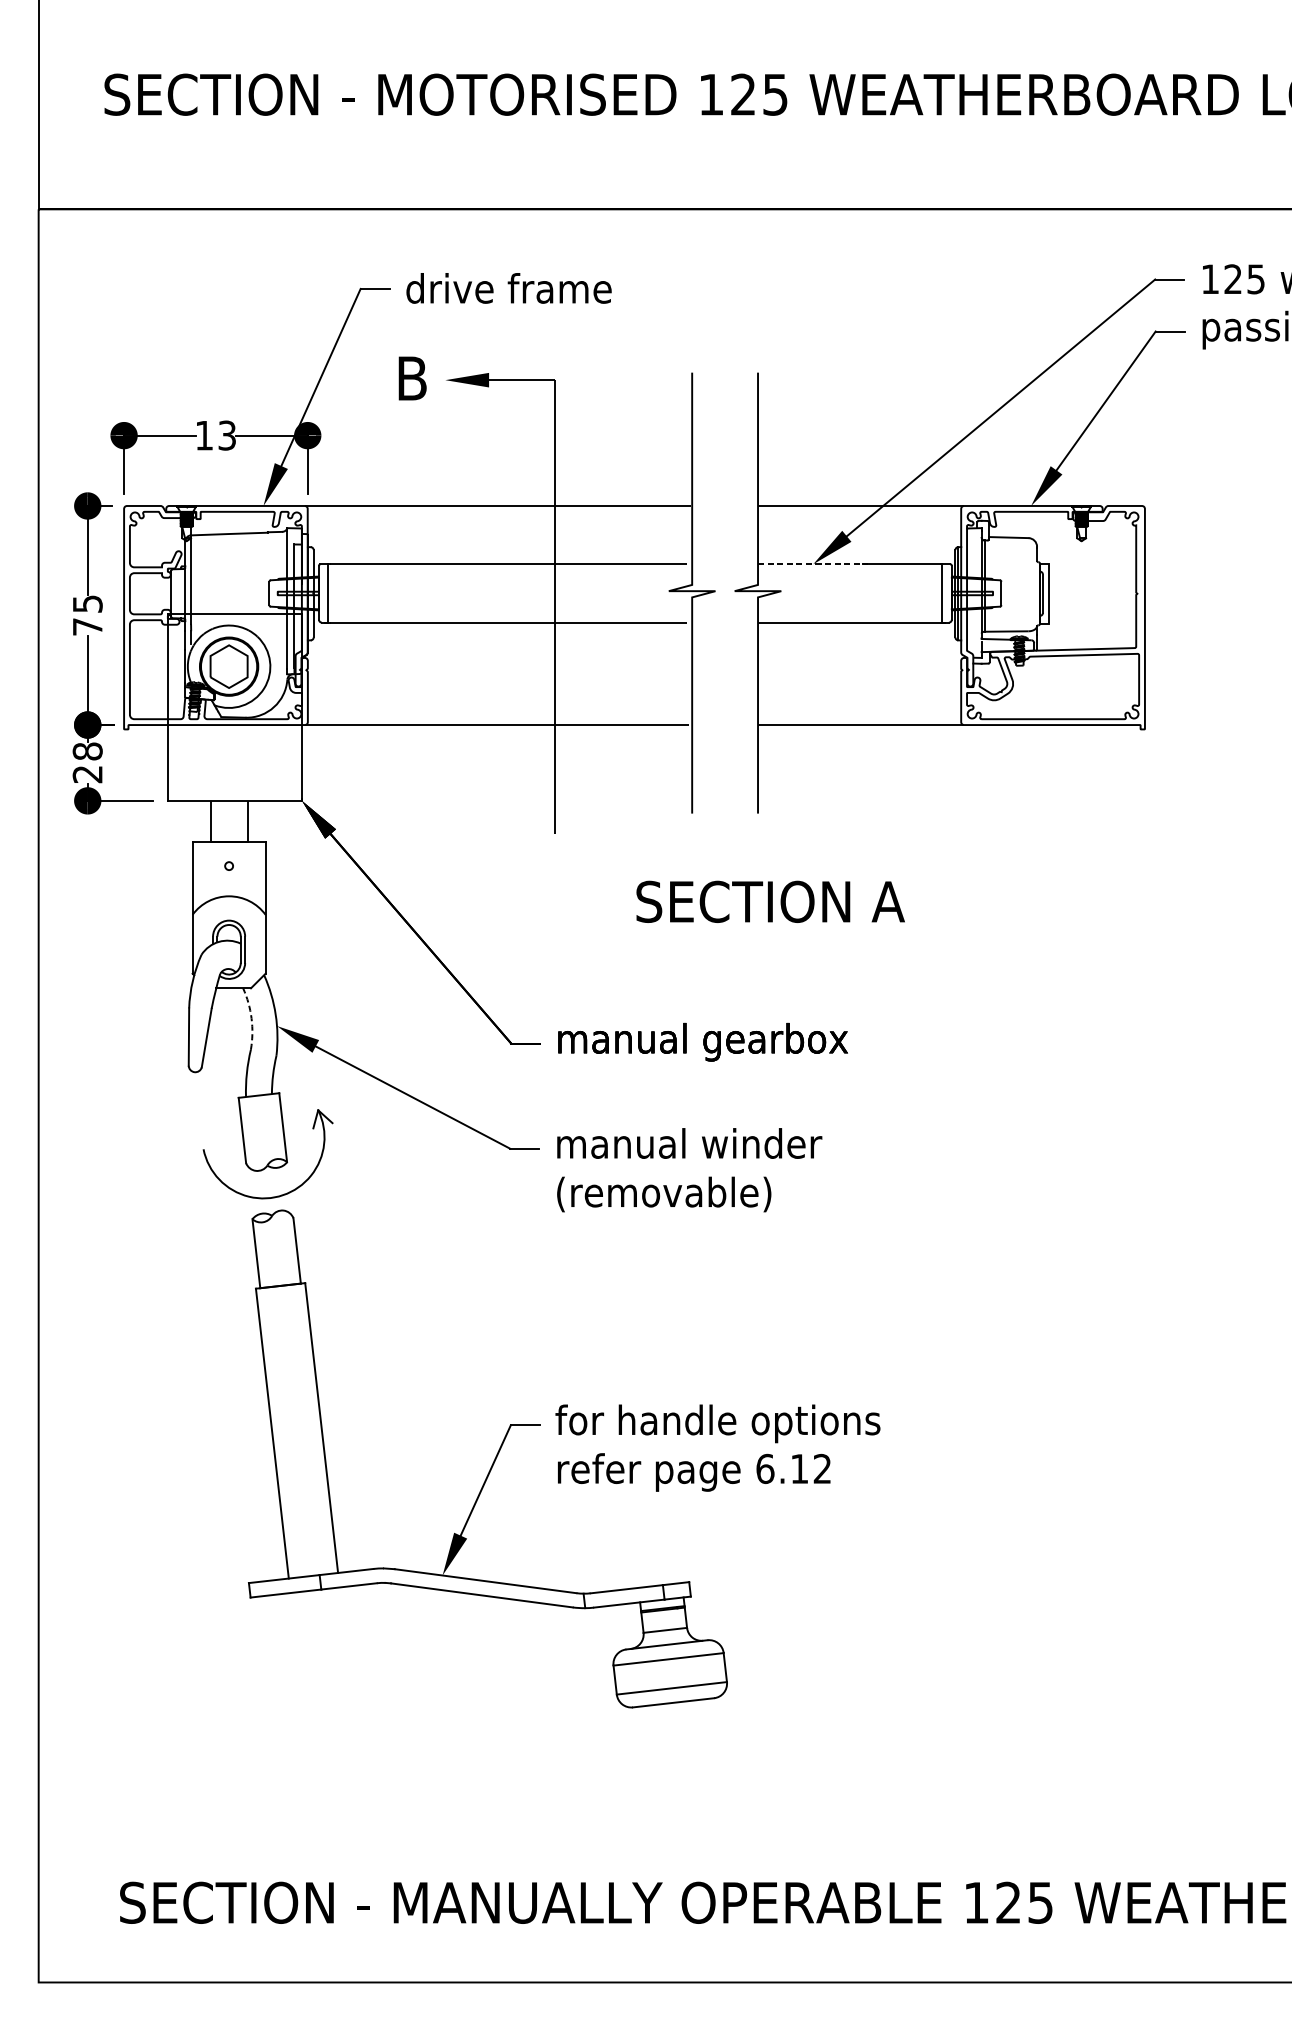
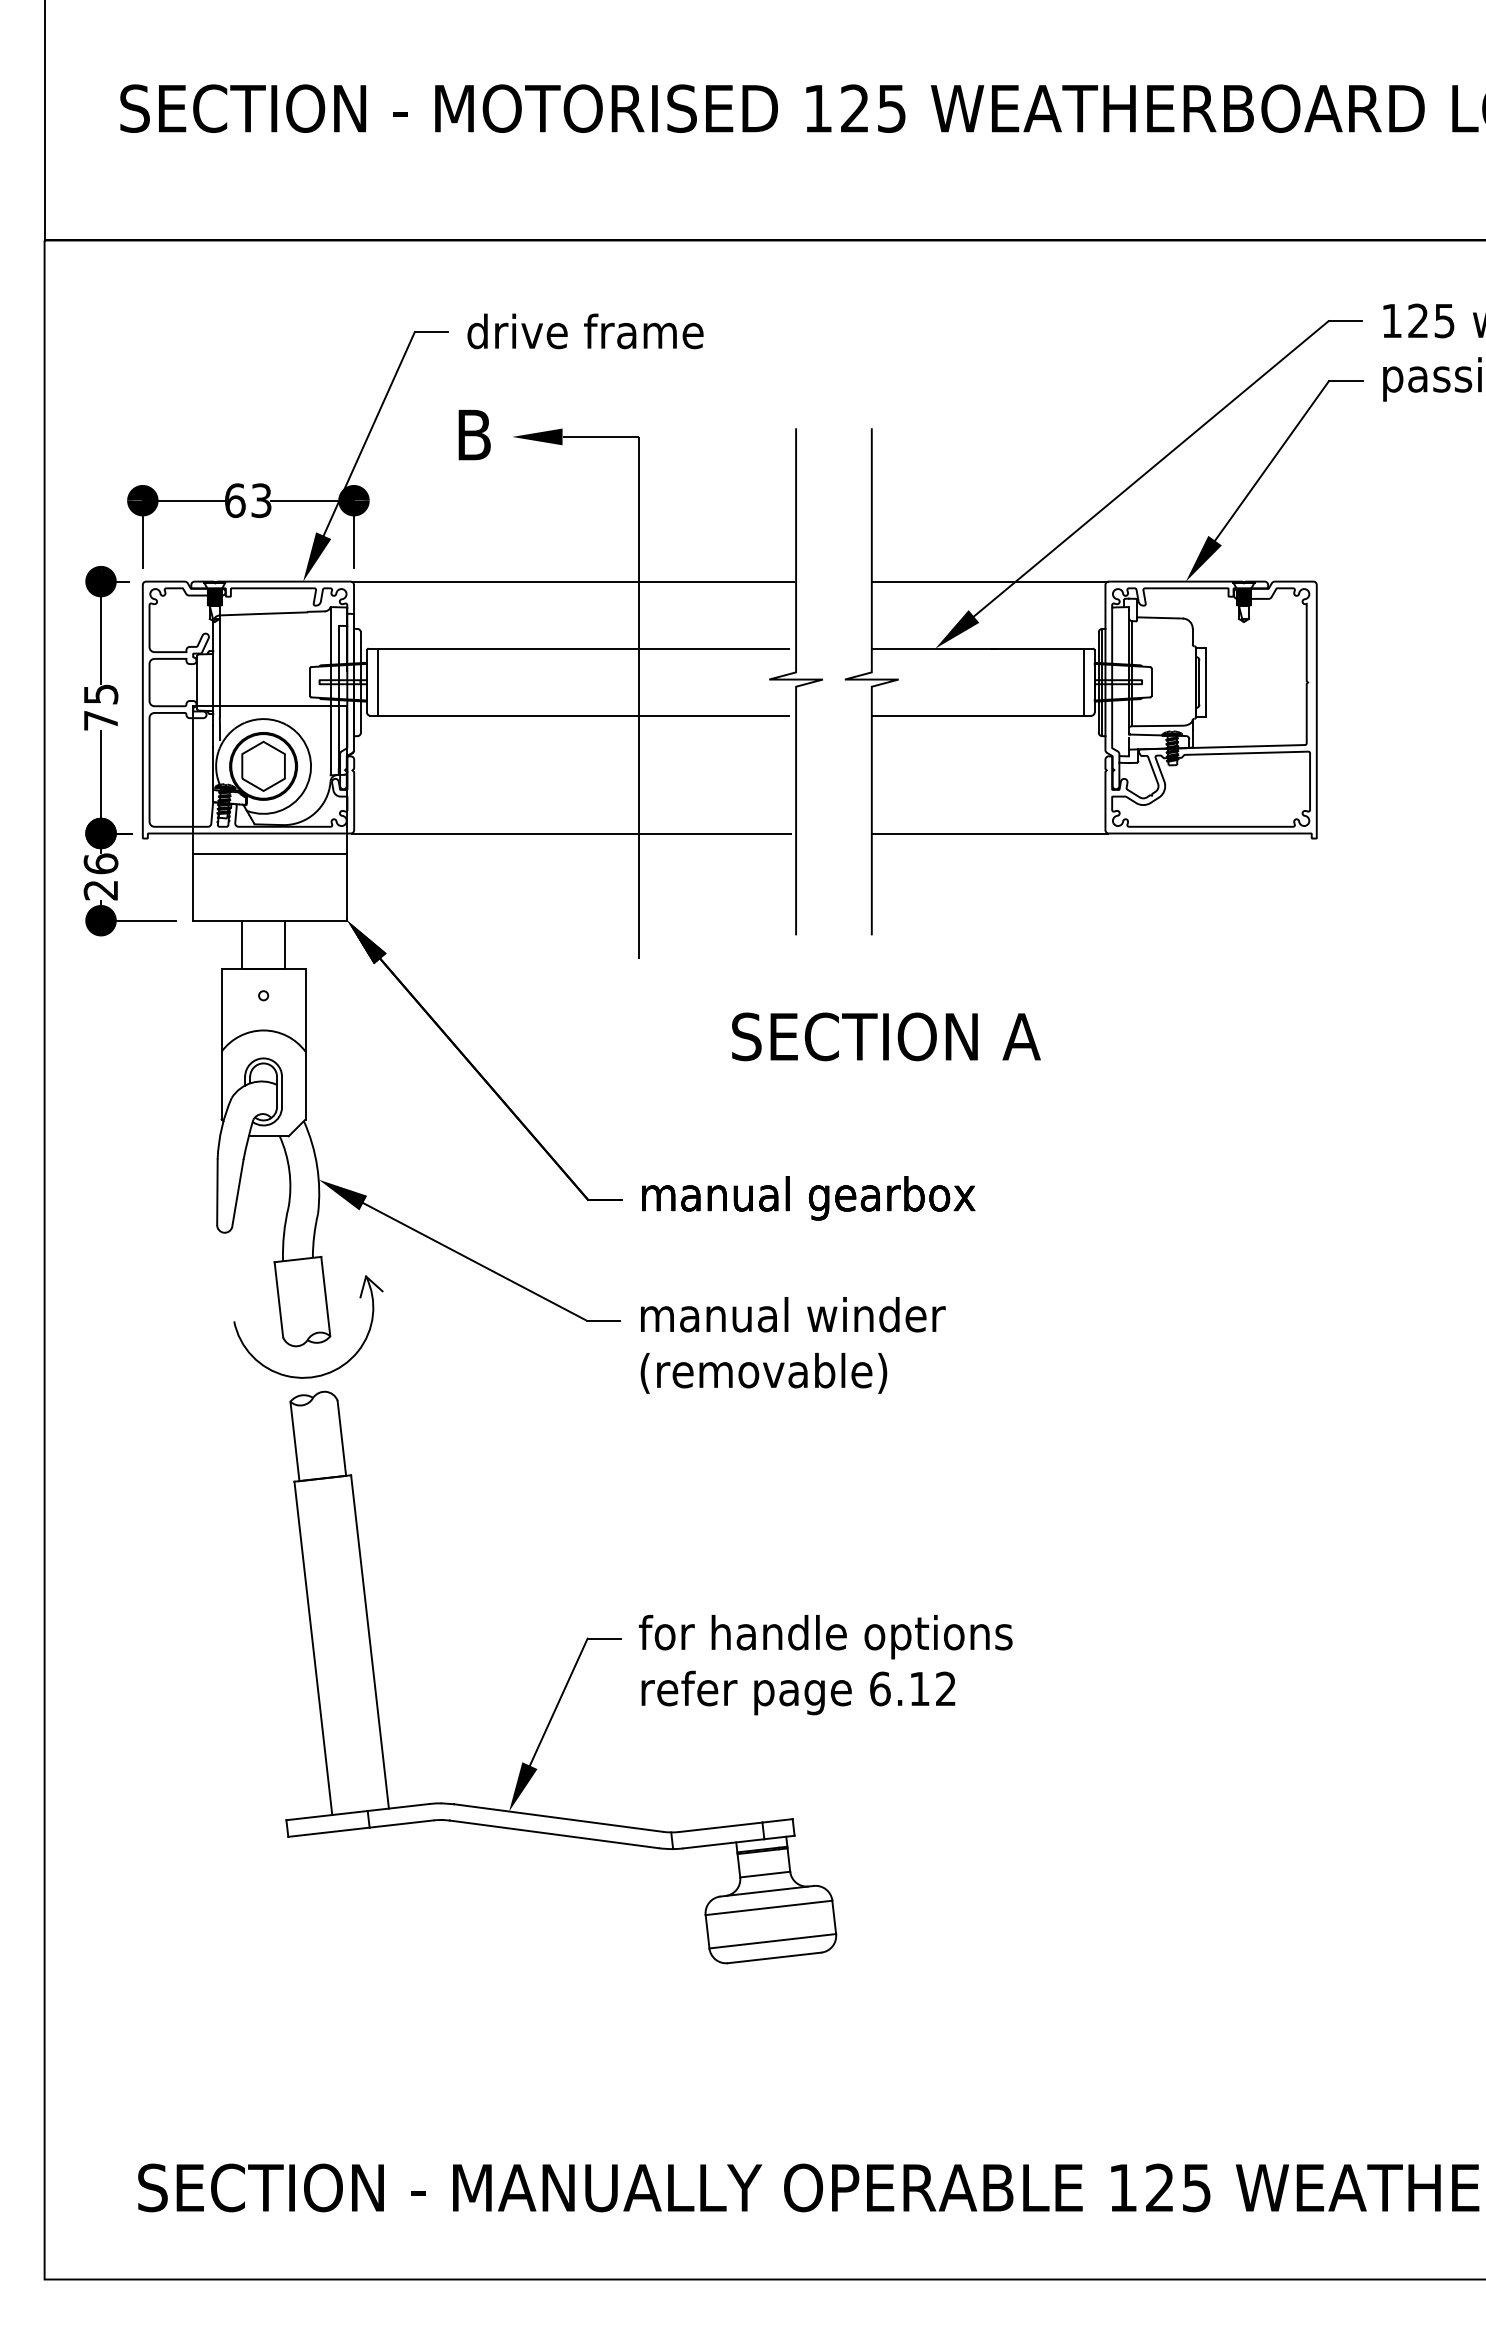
text: (204, 435) -> (235, 500), 13 -> 63
line: (813, 564) -> (935, 648), dashed -> solid
line: (235, 742) -> (270, 853), added
text: (87, 751) -> (100, 863), 28 -> 26
arc: (251, 1018) -> (289, 1170), dashed -> solid

